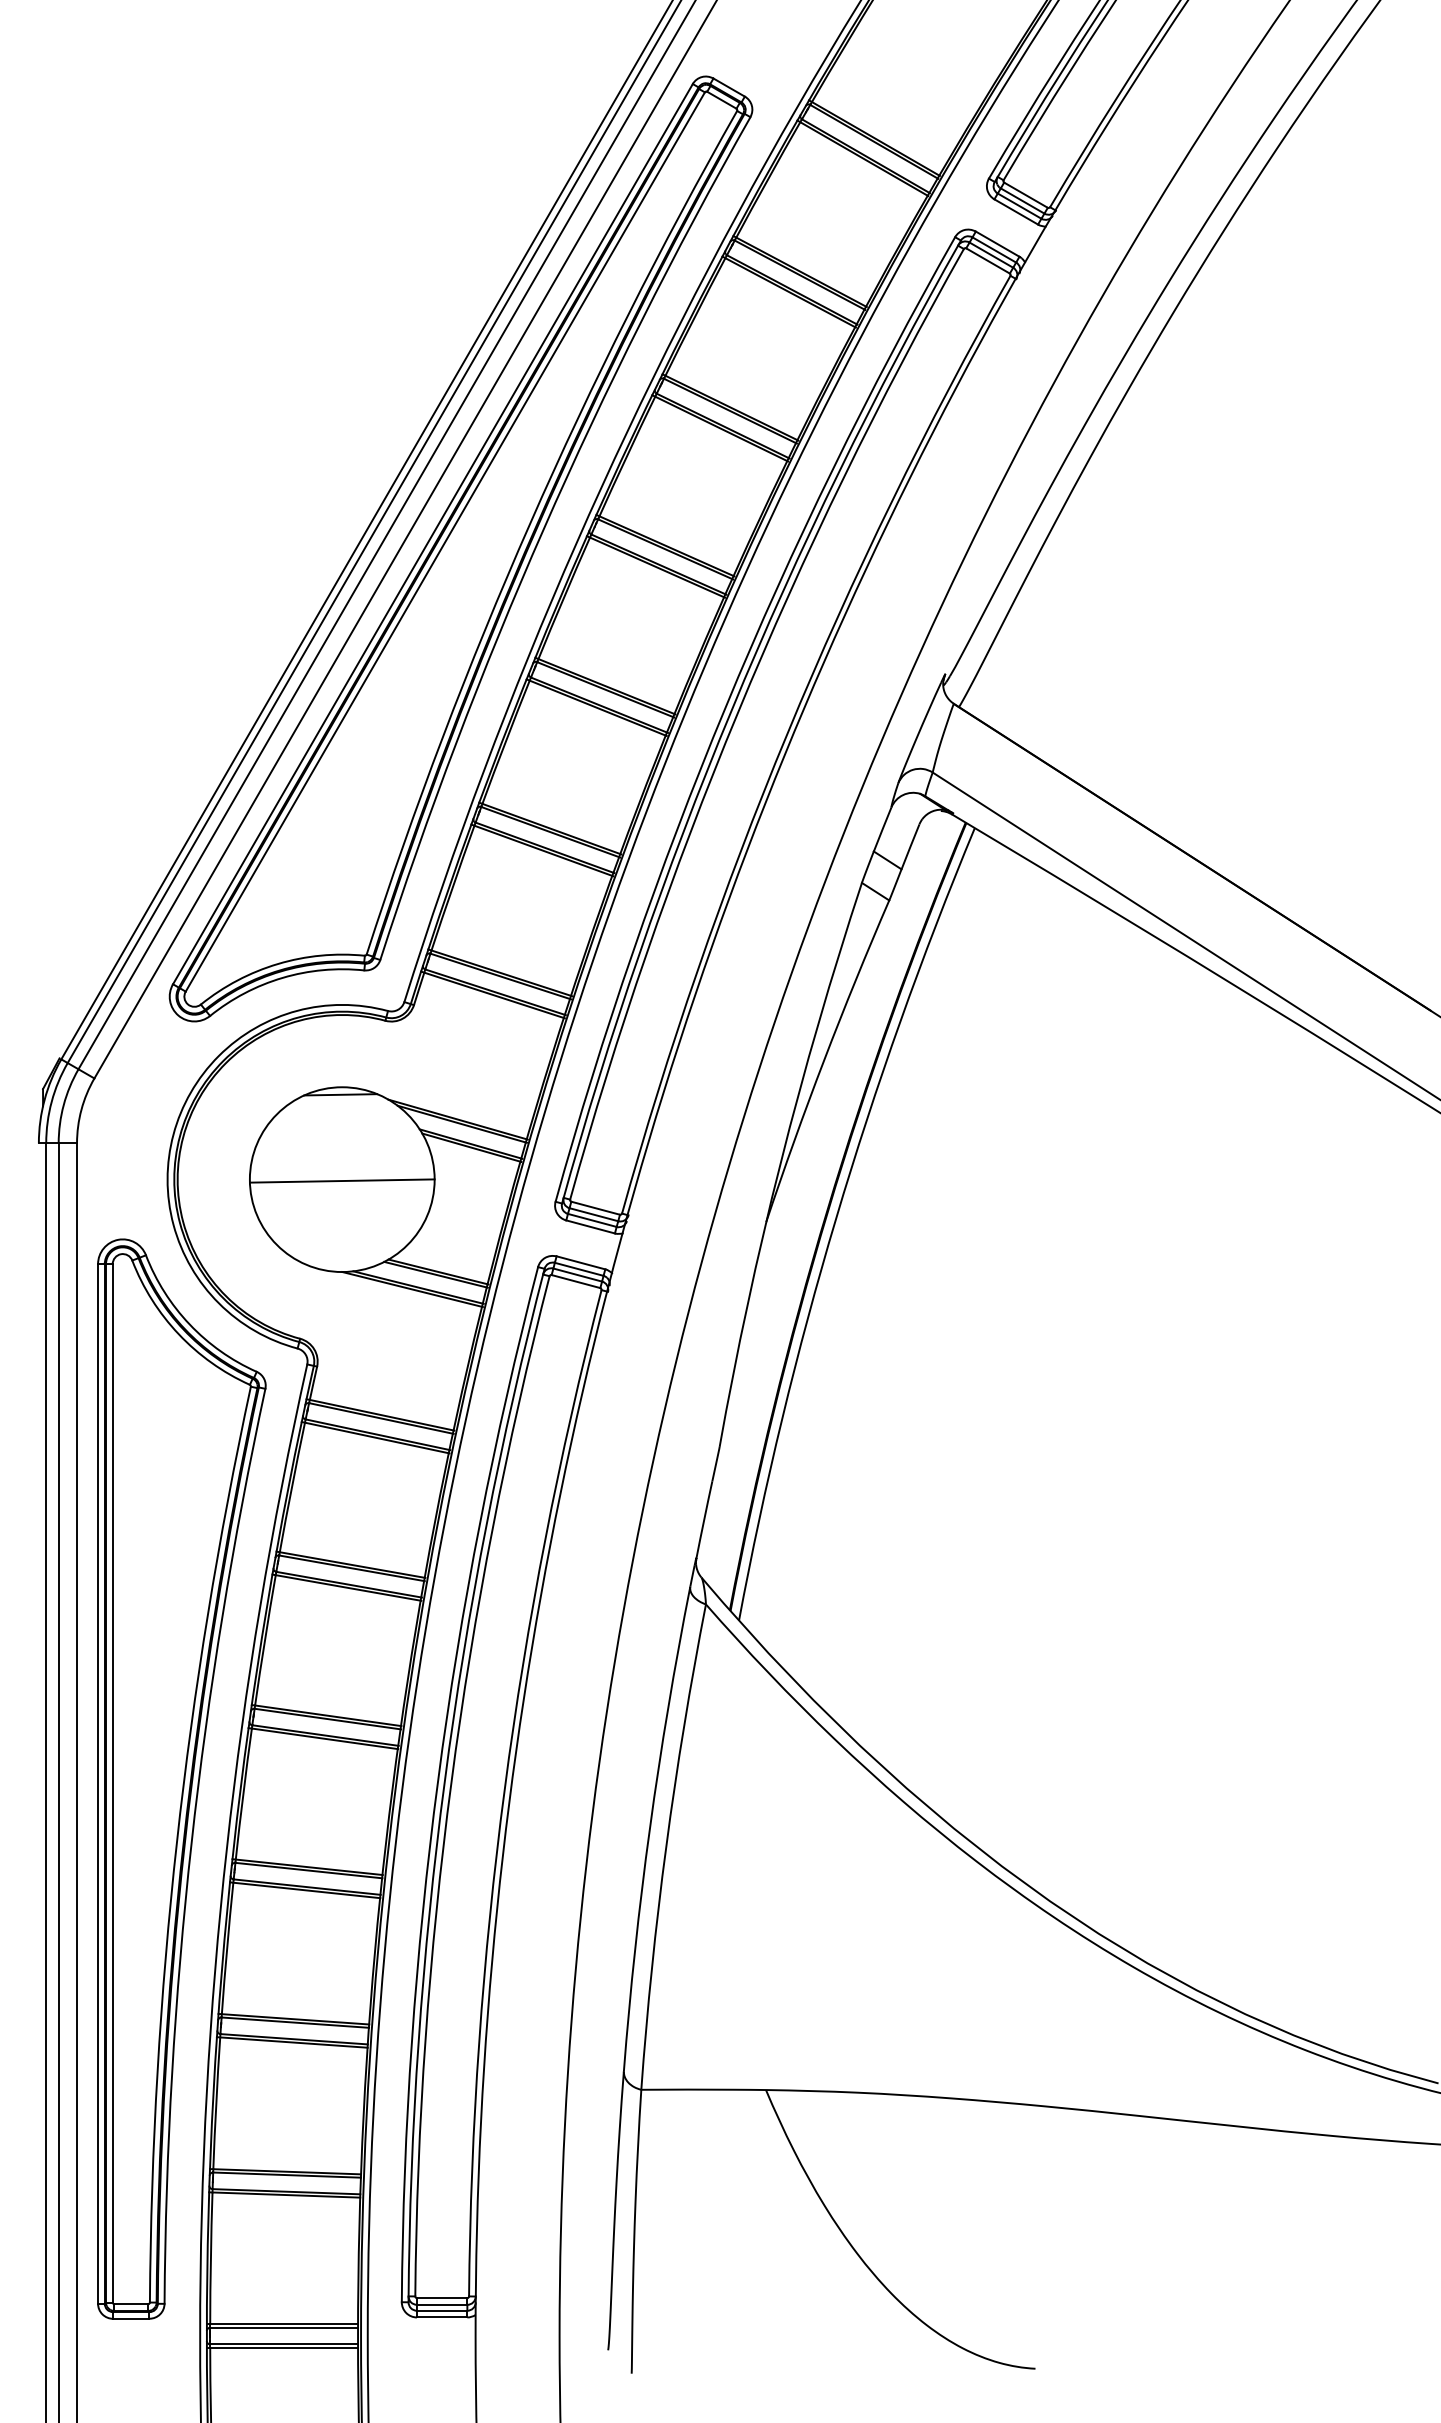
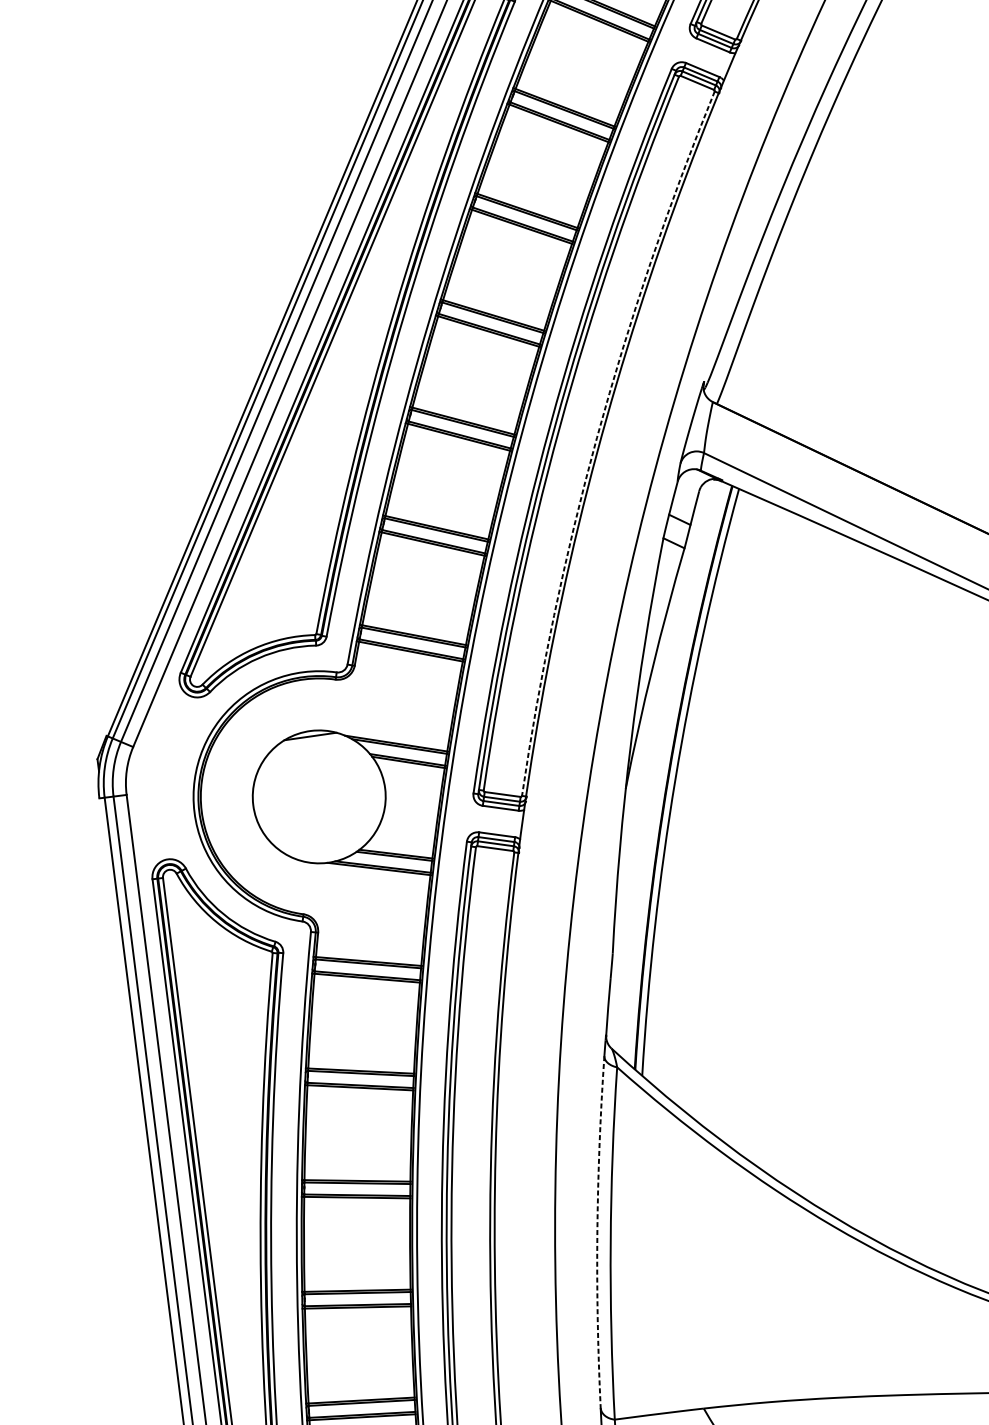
arc: (787, 732) -> (596, 437), solid -> dashed
line: (342, 1180) -> (319, 797), removed
arc: (649, 1828) -> (597, 1232), solid -> dashed

